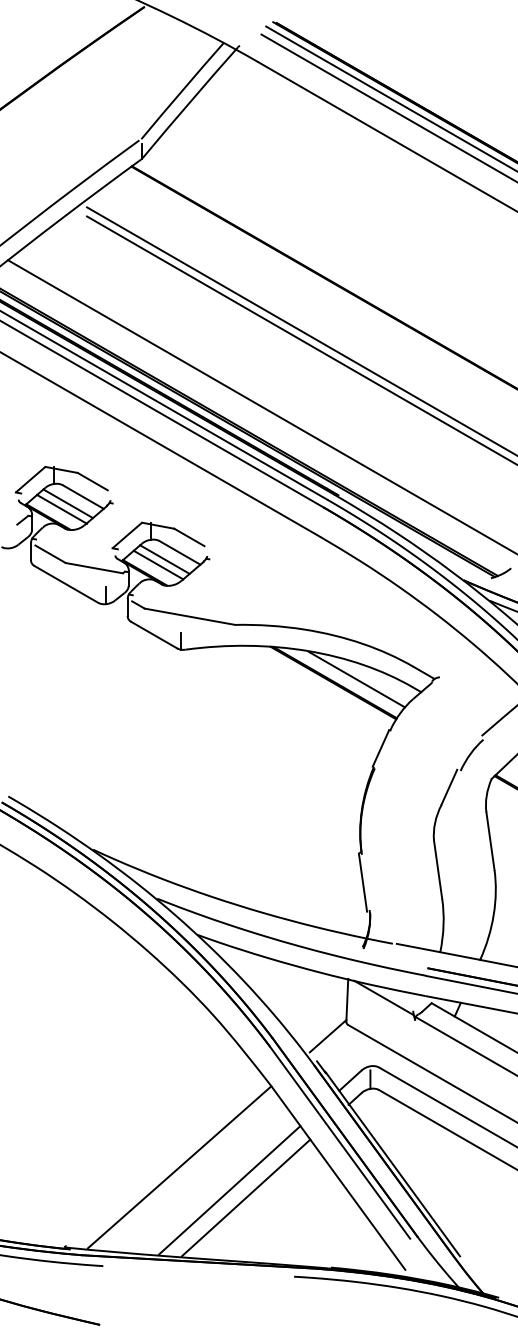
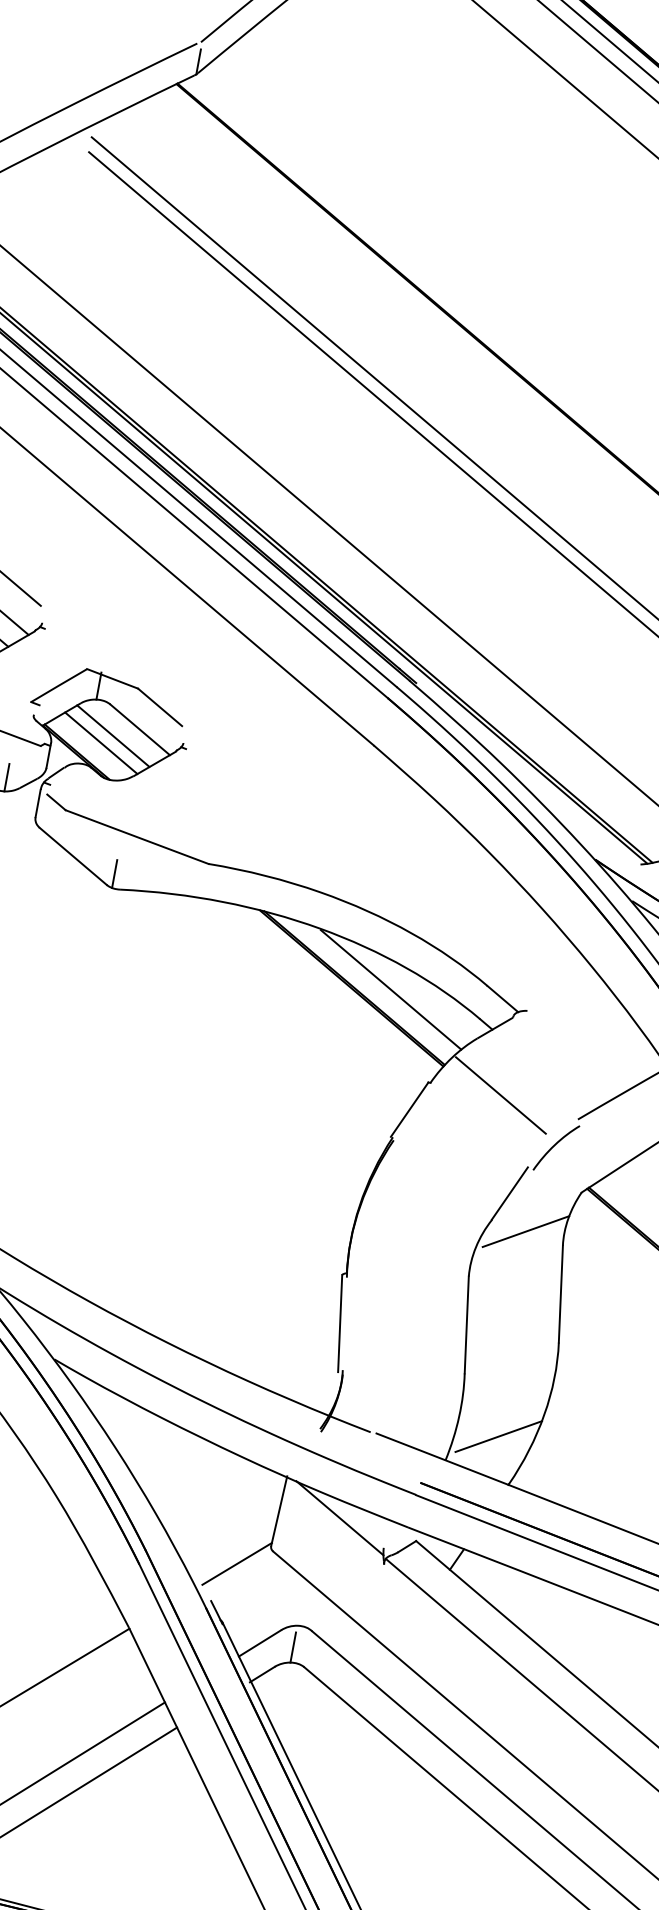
line: (433, 729) -> (501, 1094), added
line: (462, 807) -> (525, 1230), added
line: (469, 932) -> (499, 1436), added

